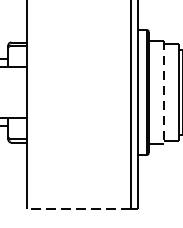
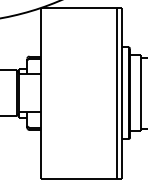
line: (164, 92) -> (141, 93), dashed -> solid
line: (78, 208) -> (78, 178), dashed -> solid

